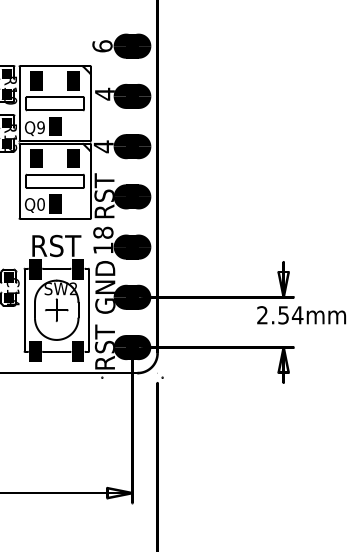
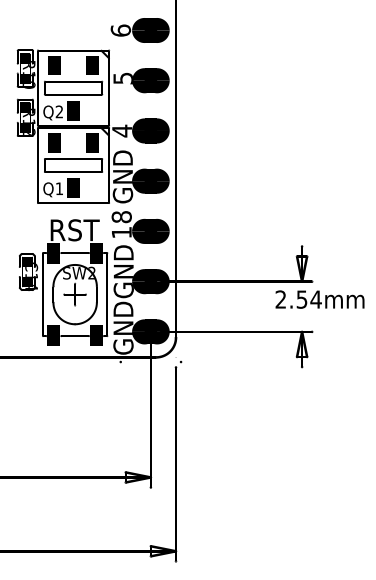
text: (105, 94) -> (123, 78), 4 -> 5
text: (41, 127) -> (59, 111), Q9 -> Q2
text: (104, 192) -> (122, 176), RST -> GND
text: (41, 204) -> (59, 188), Q0 -> Q1
text: (105, 343) -> (123, 327), RST -> GND

